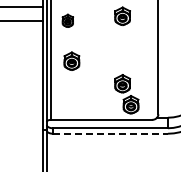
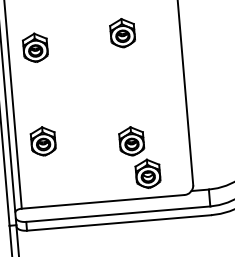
part: (67, 20) -> (34, 47), size x1.43
part: (71, 60) -> (42, 140), moved
line: (111, 133) -> (120, 222), dashed -> solid

